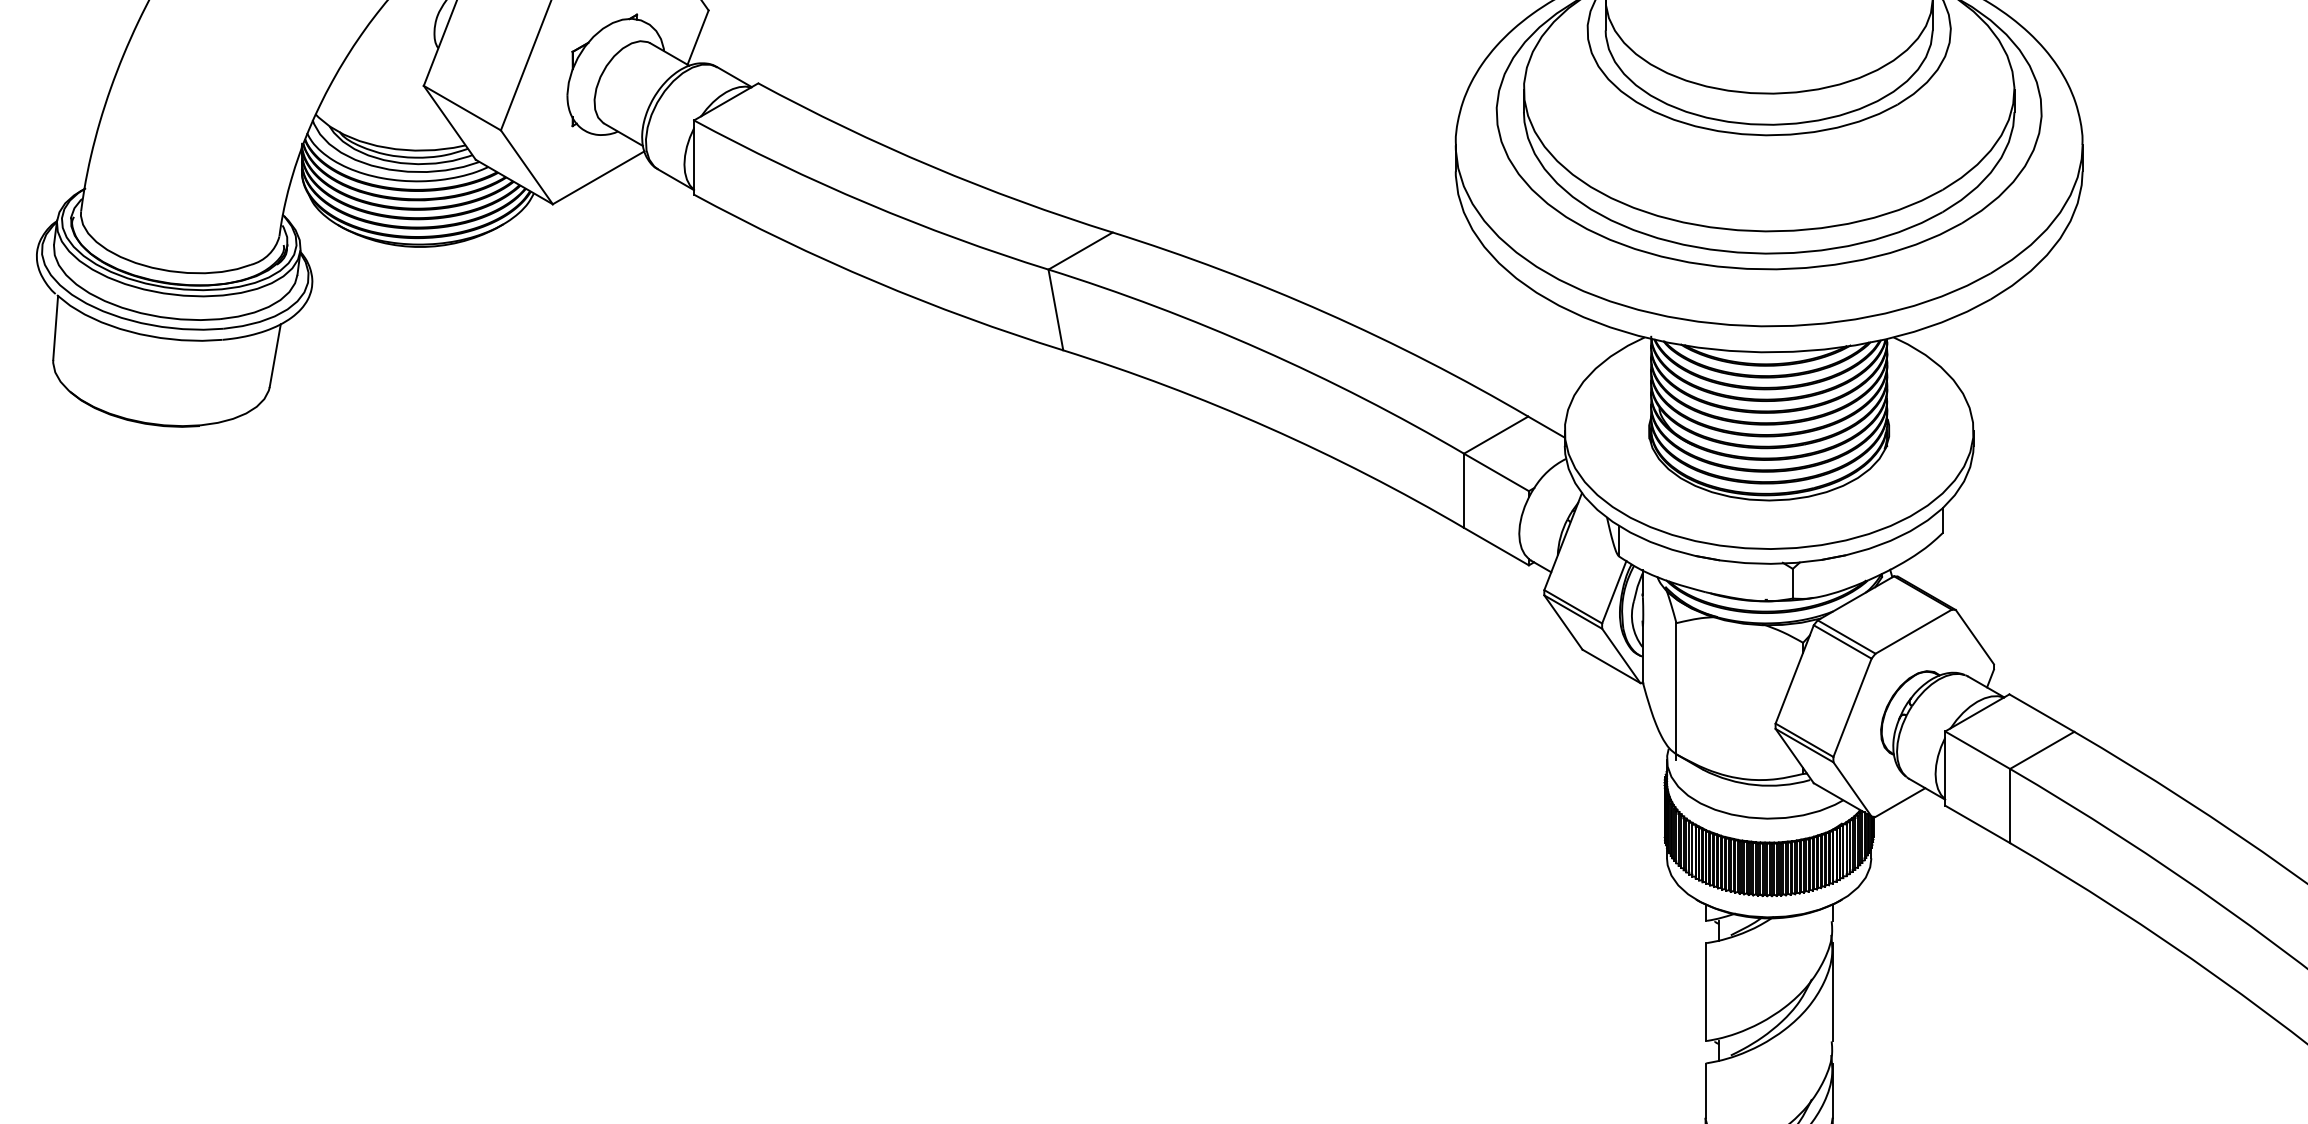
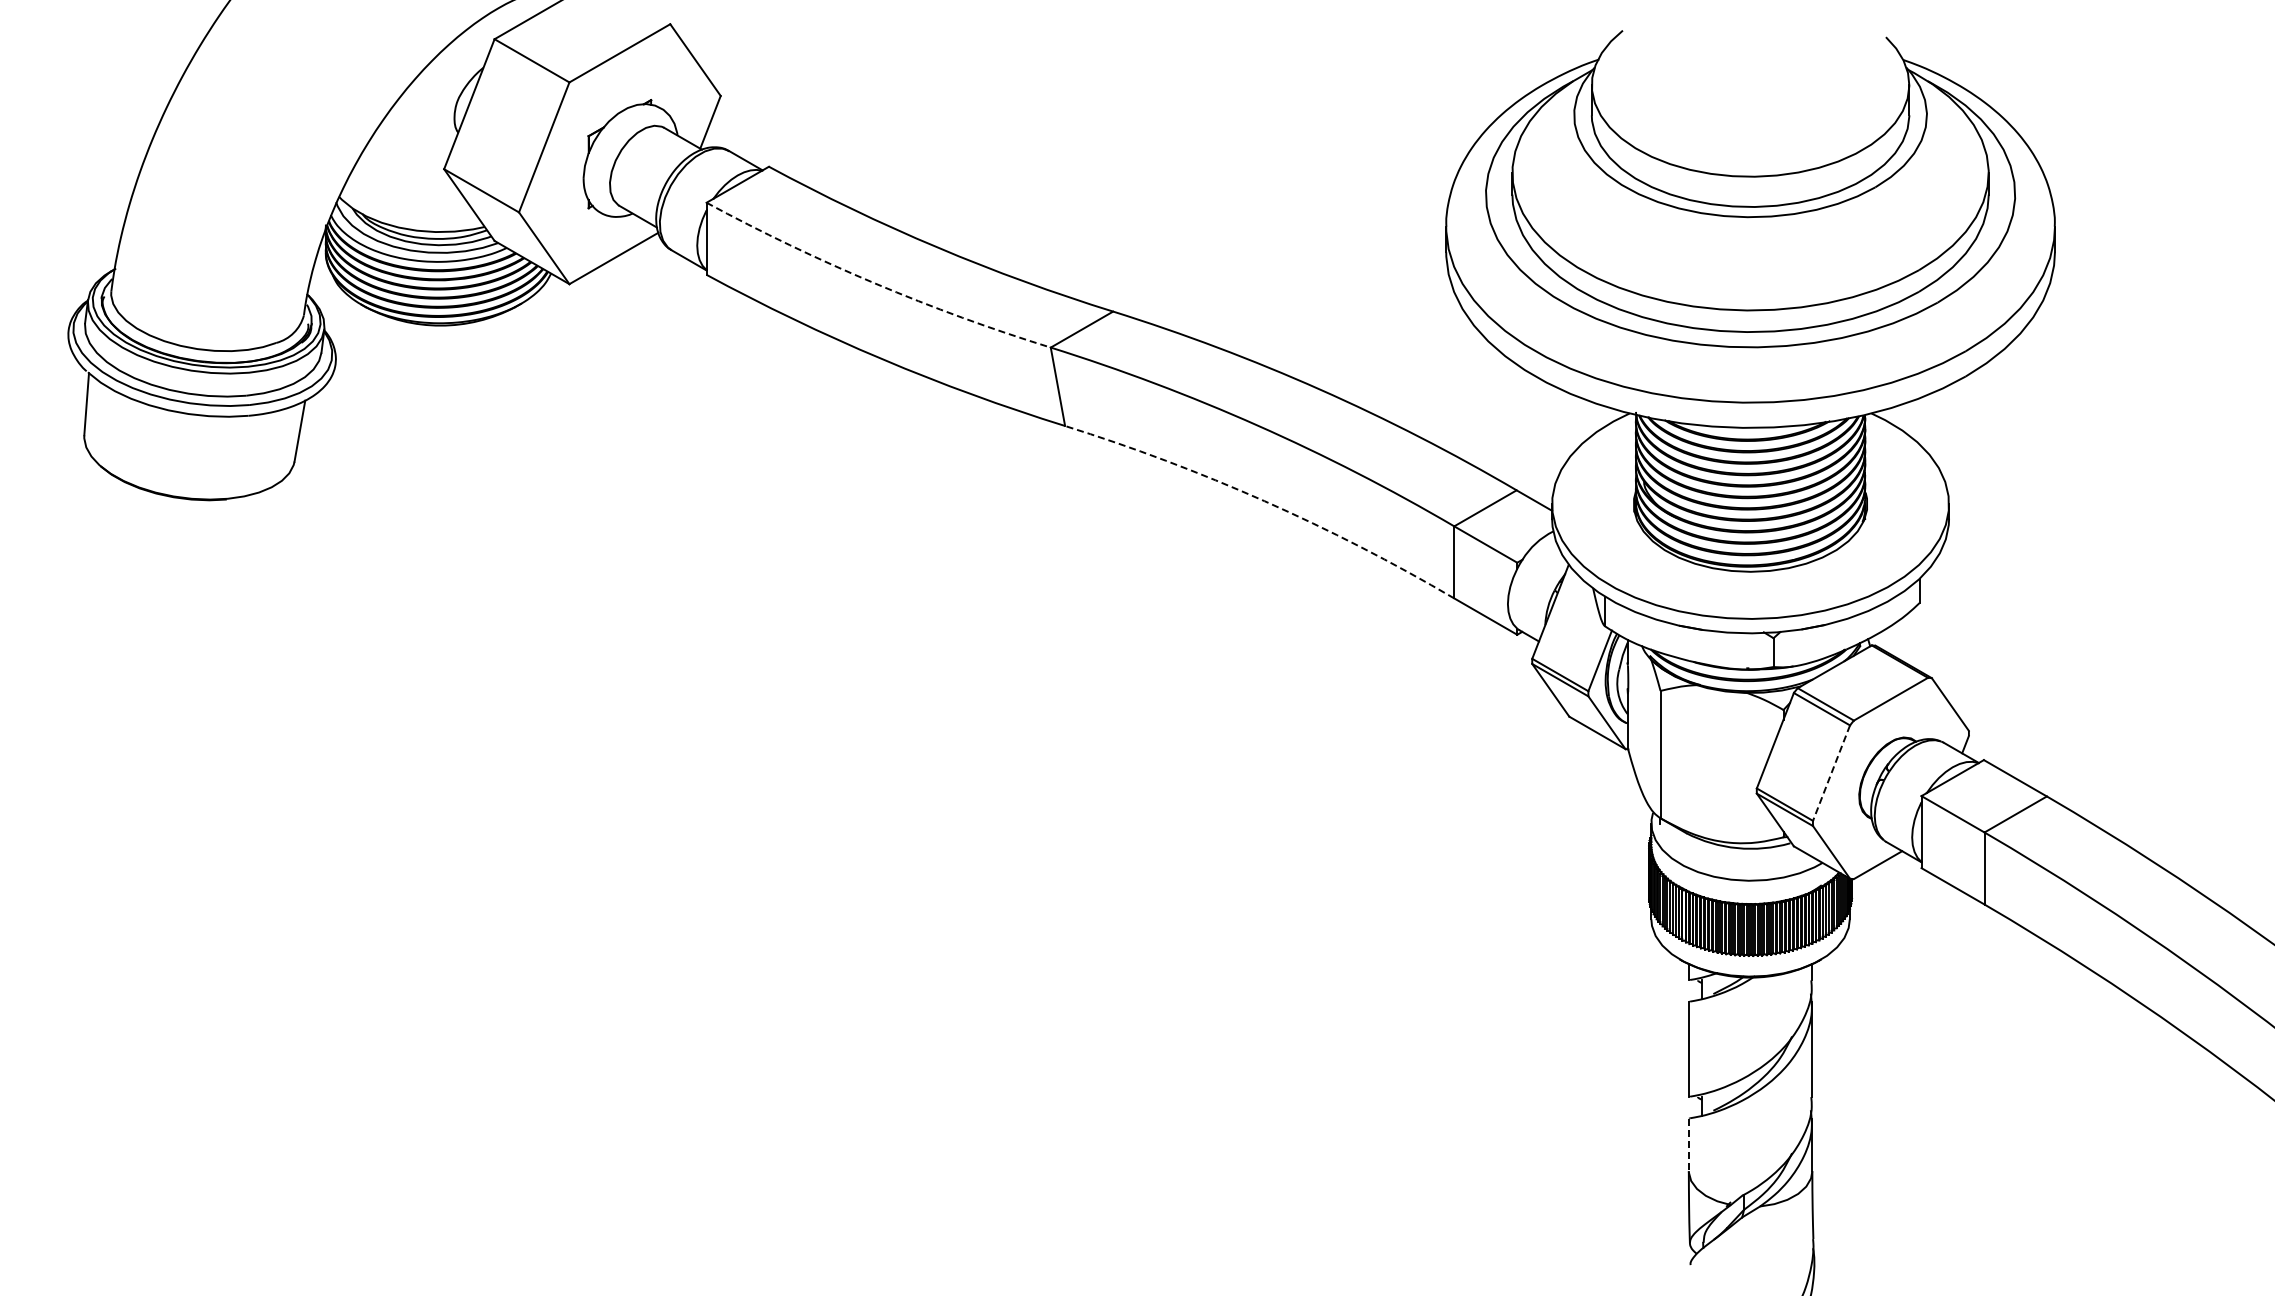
arc: (868, 203) -> (875, 283), solid -> dashed
arc: (1268, 428) -> (1264, 501), solid -> dashed
line: (1852, 708) -> (1831, 773), solid -> dashed
line: (1705, 1091) -> (1688, 1145), solid -> dashed

